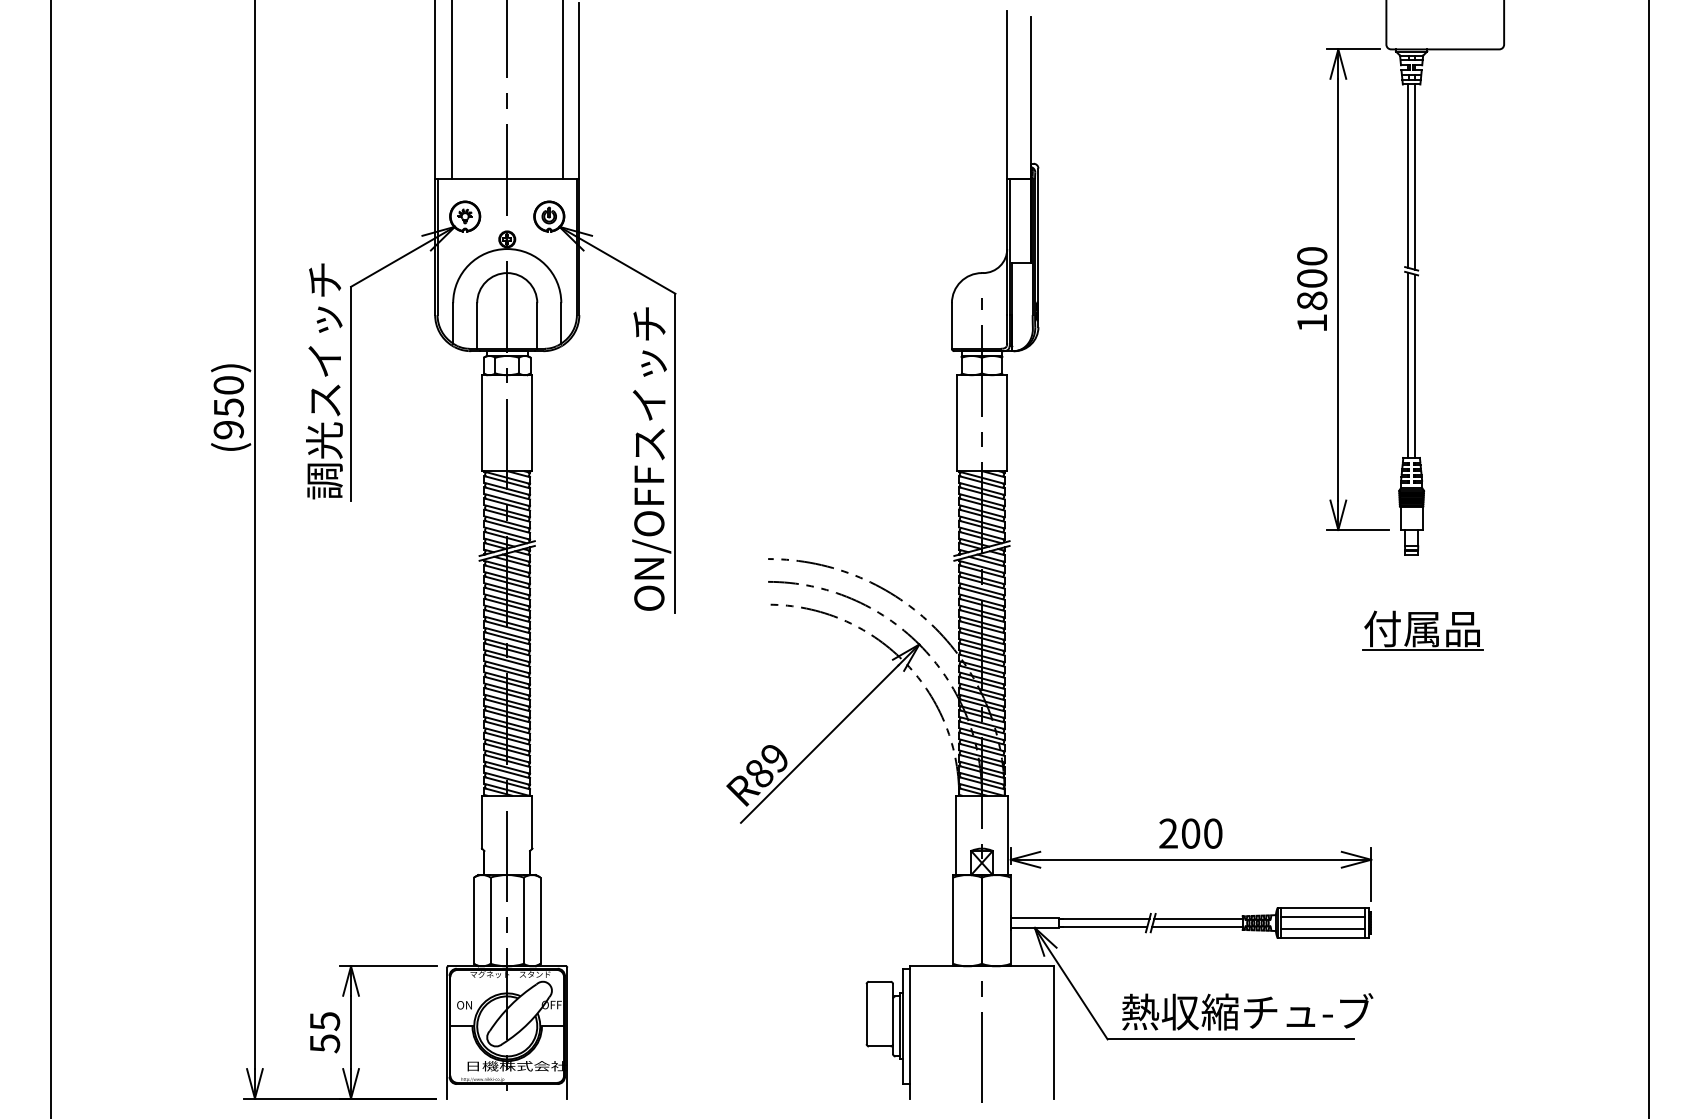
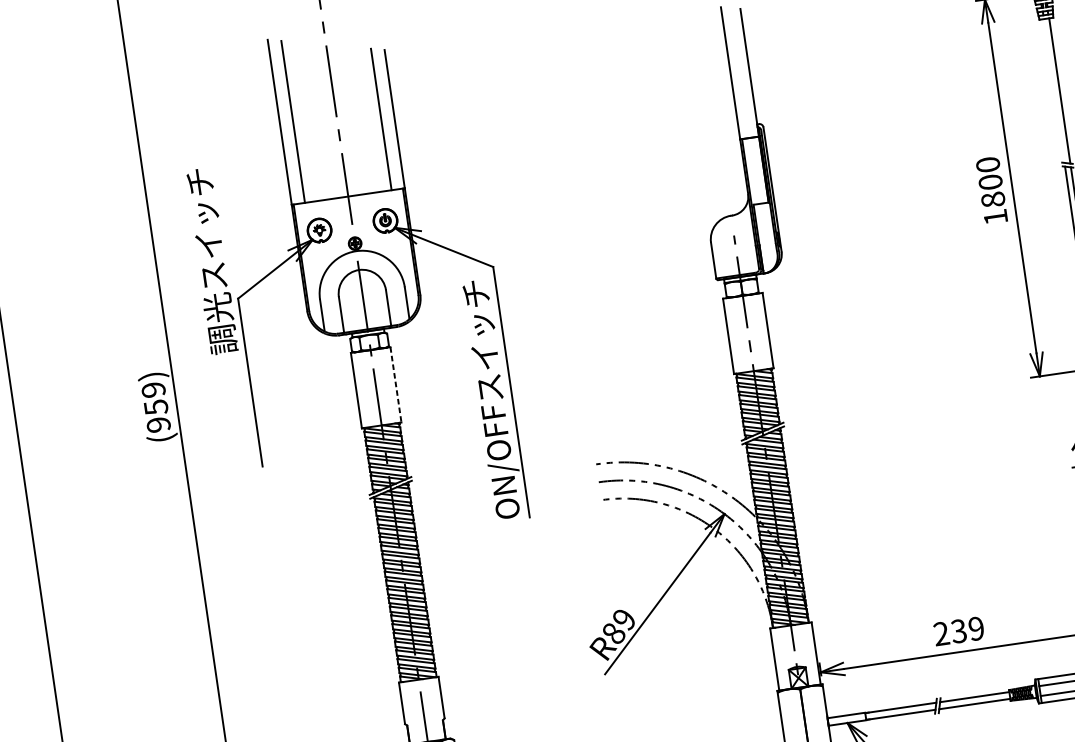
line: (1408, 175) -> (1054, 90), removed
text: (324, 381) -> (211, 261), moved
text: (228, 385) -> (153, 390), (950) -> (959)
line: (532, 423) -> (396, 385), solid -> dashed
text: (1201, 833) -> (967, 629), 200 -> 239

